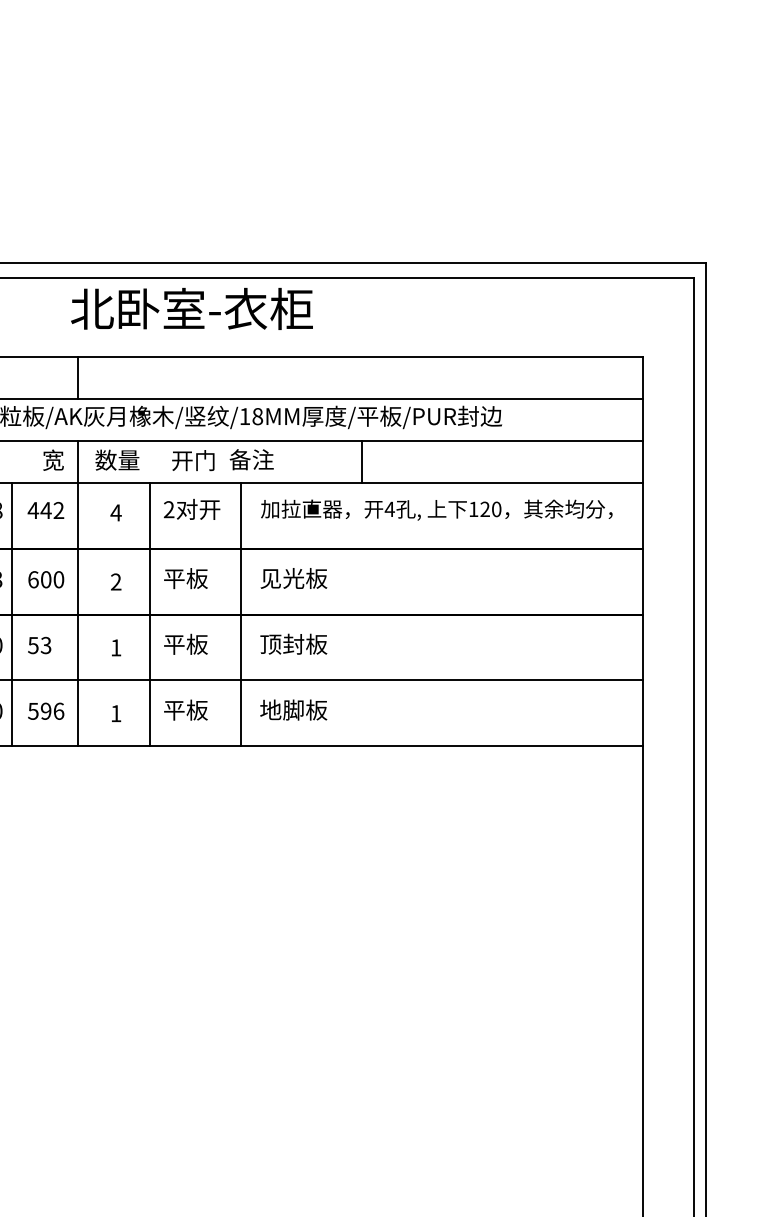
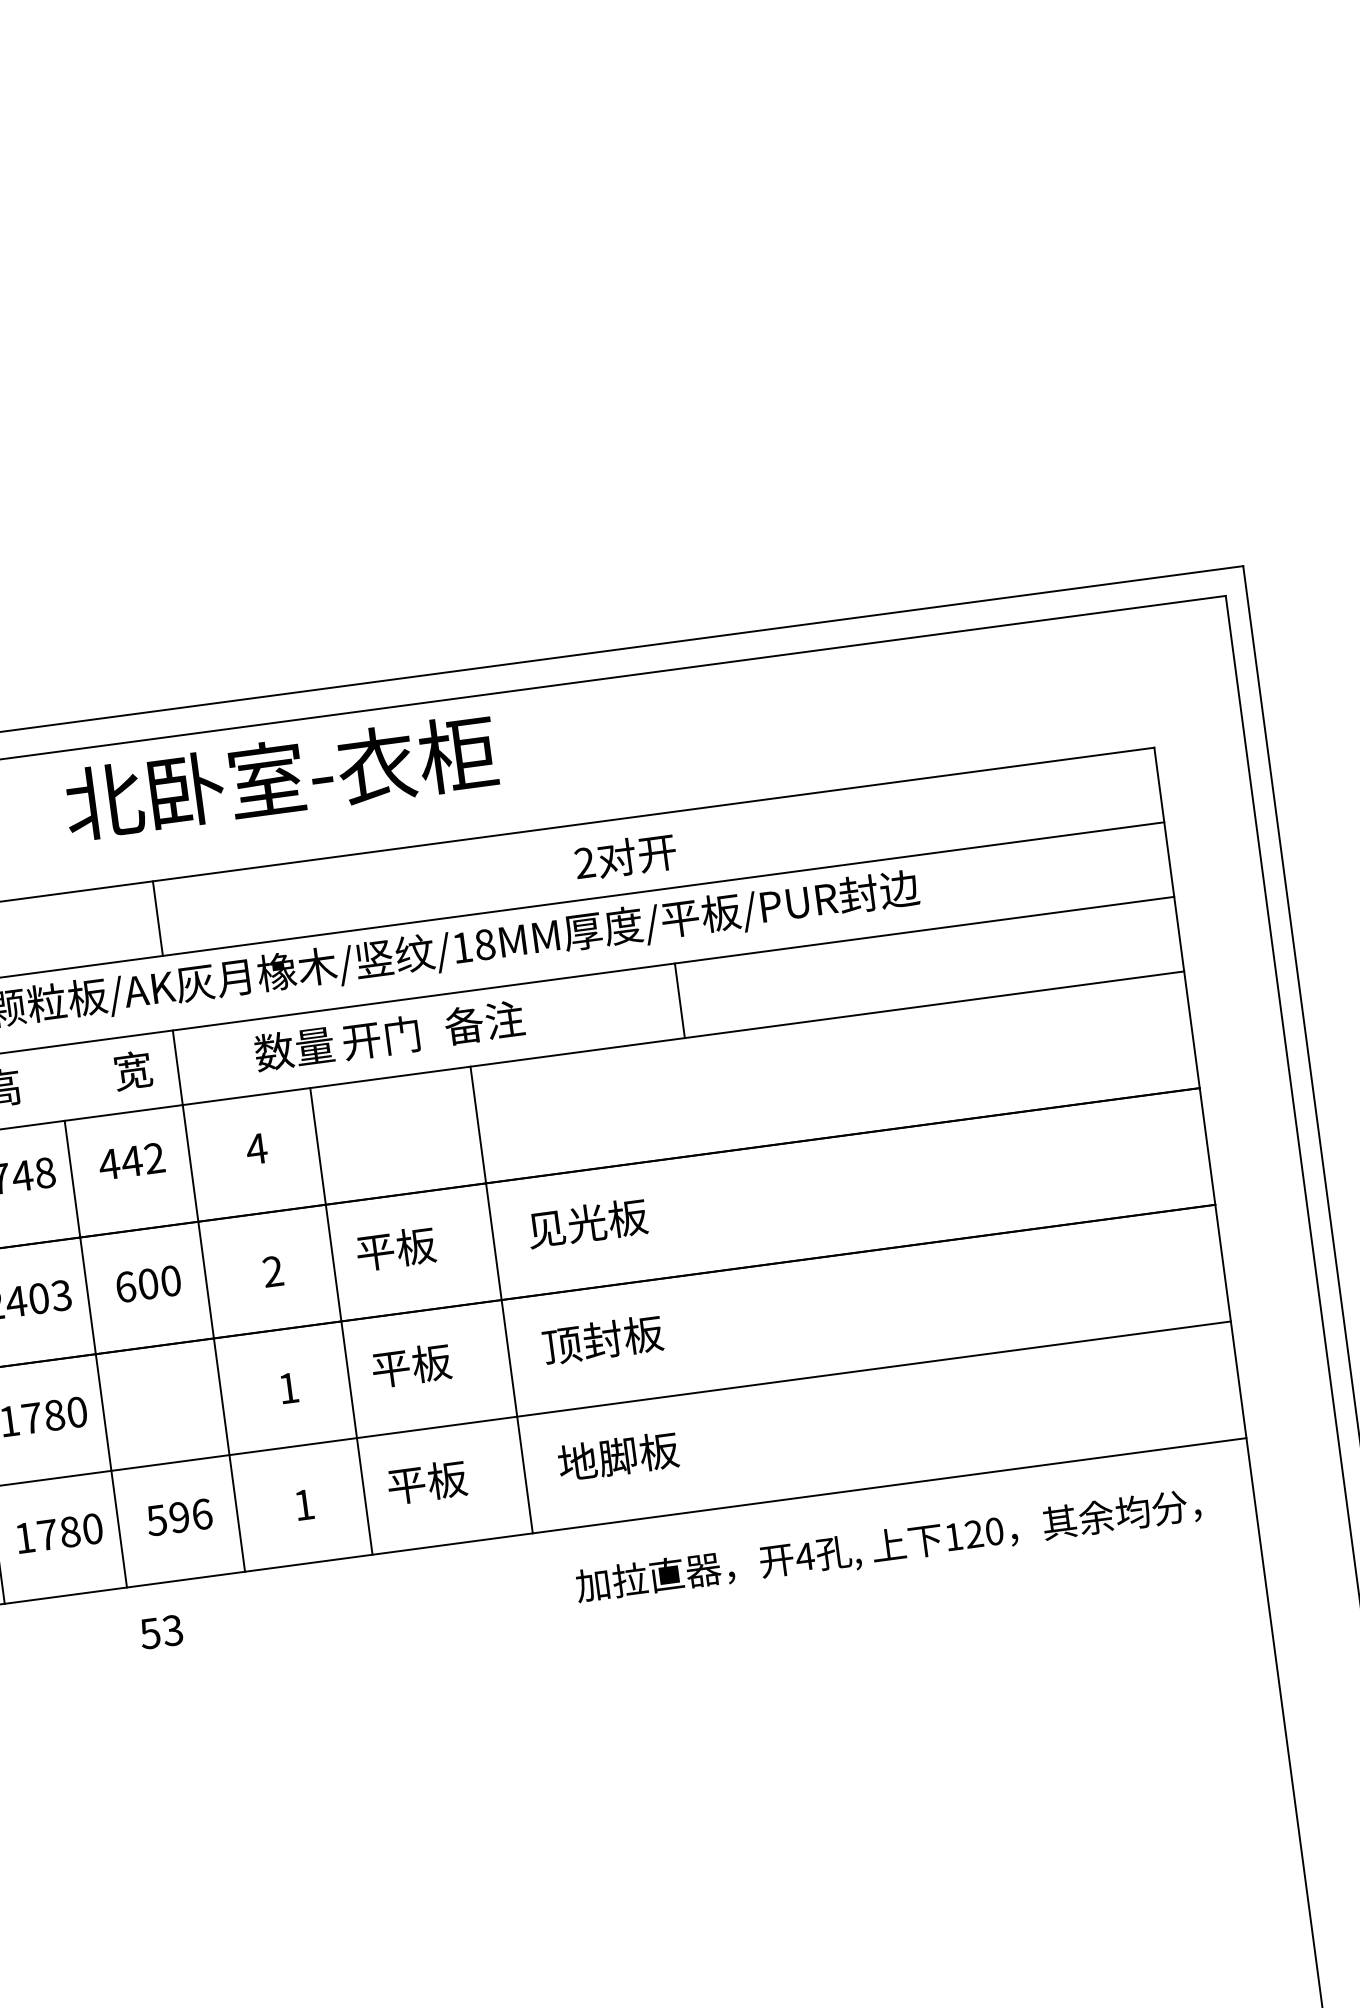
text: (191, 308) -> (279, 776), moved
text: (117, 459) -> (294, 1047), moved
text: (191, 509) -> (624, 857), moved
text: (436, 509) -> (887, 1545), moved
text: (39, 645) -> (161, 1632), moved

